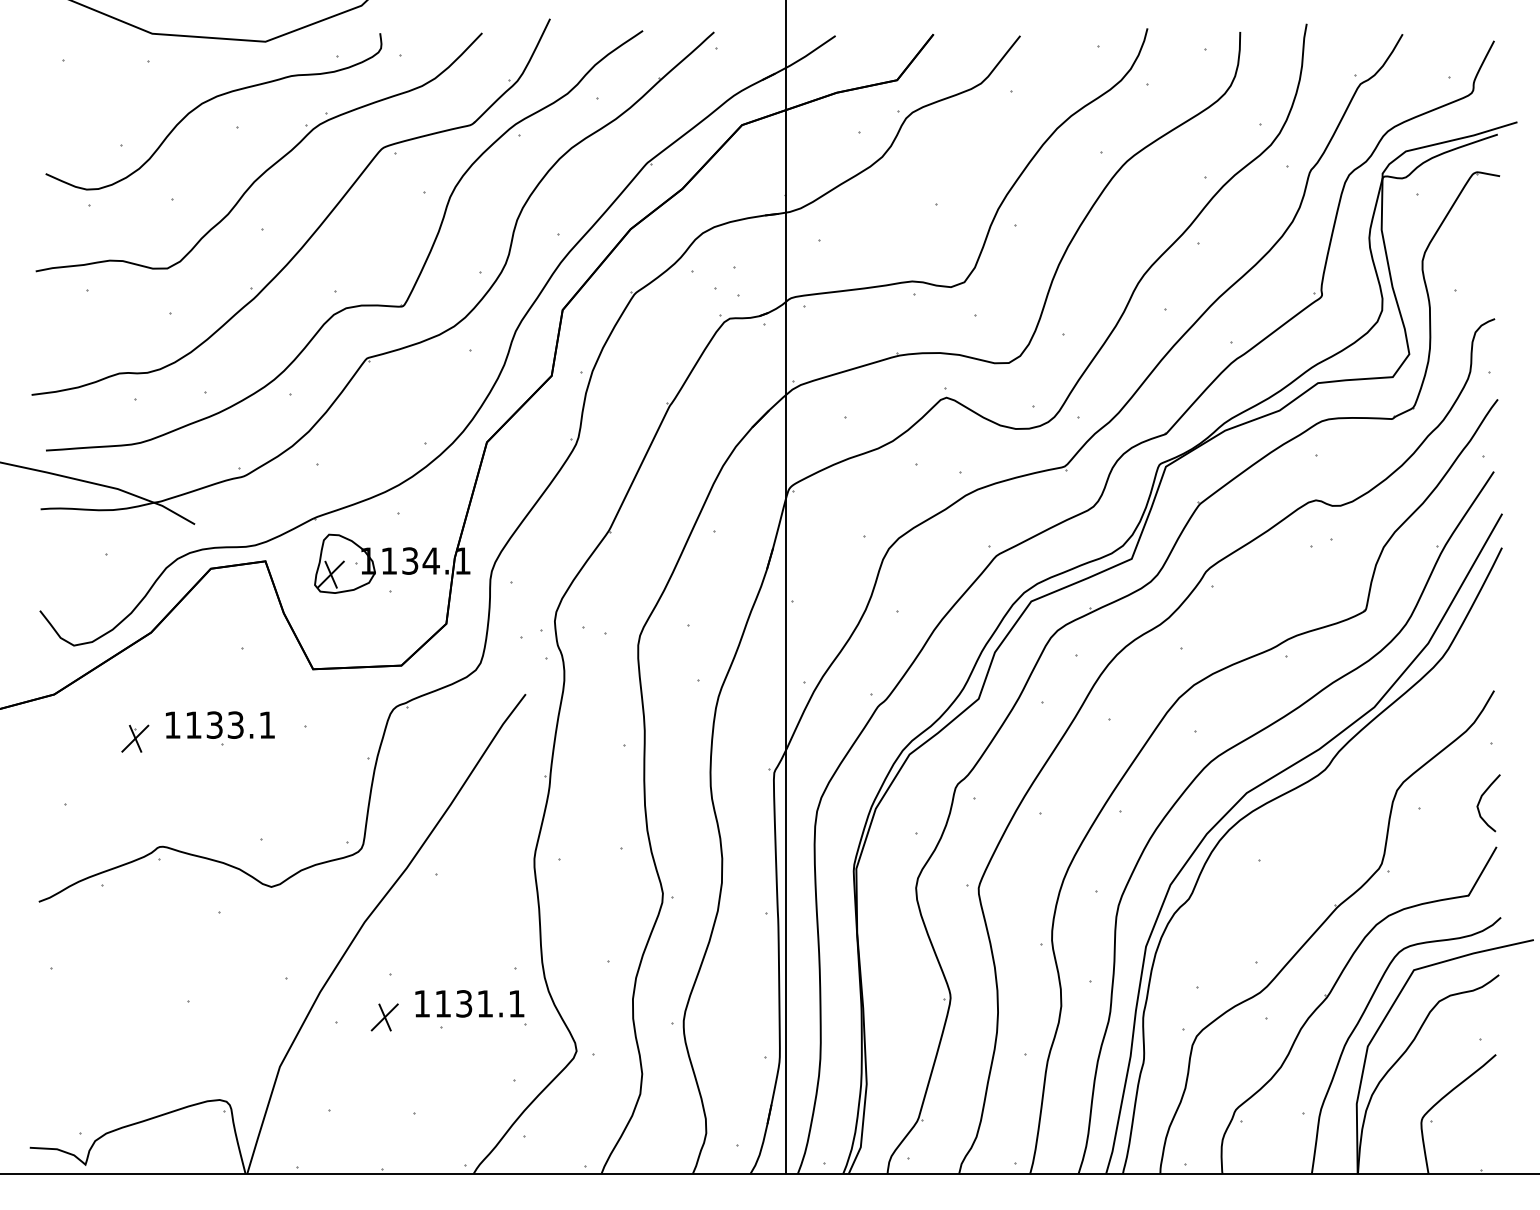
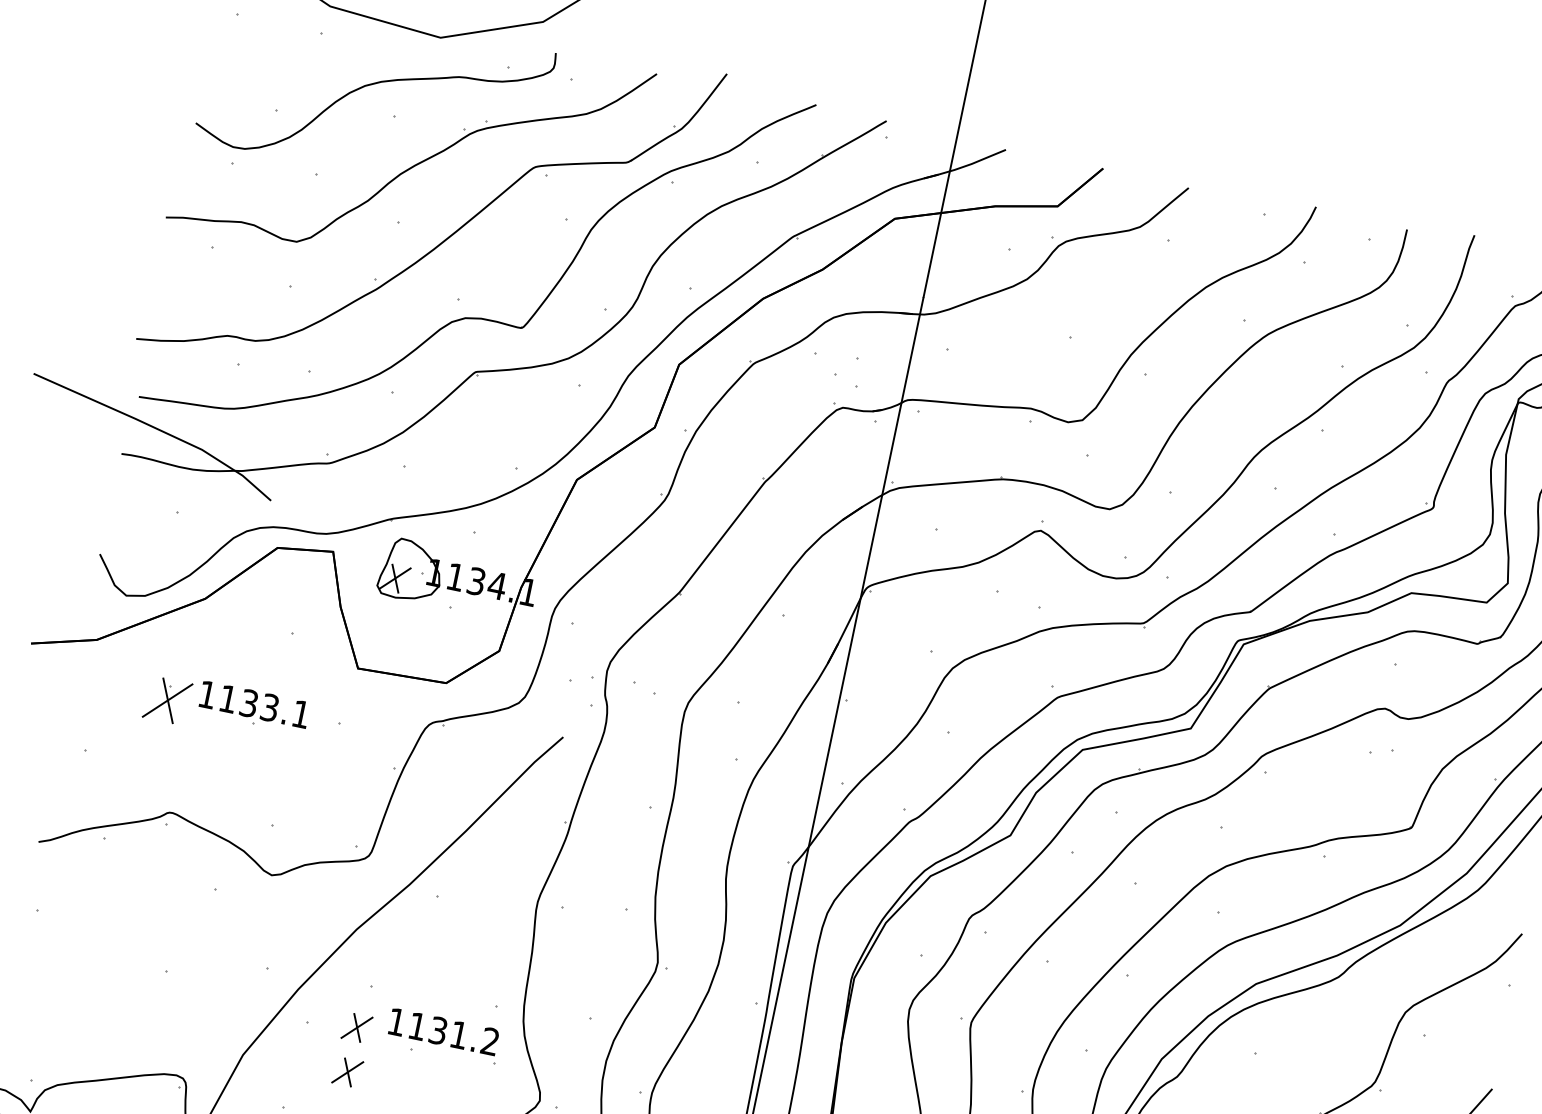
part: (135, 738) -> (167, 700), size x1.6
curve: (1481, 799) -> (1487, 1038), removed
text: (516, 1003) -> (490, 1041), 1131.1 -> 1131.2
part: (384, 1062) -> (347, 1072), added

